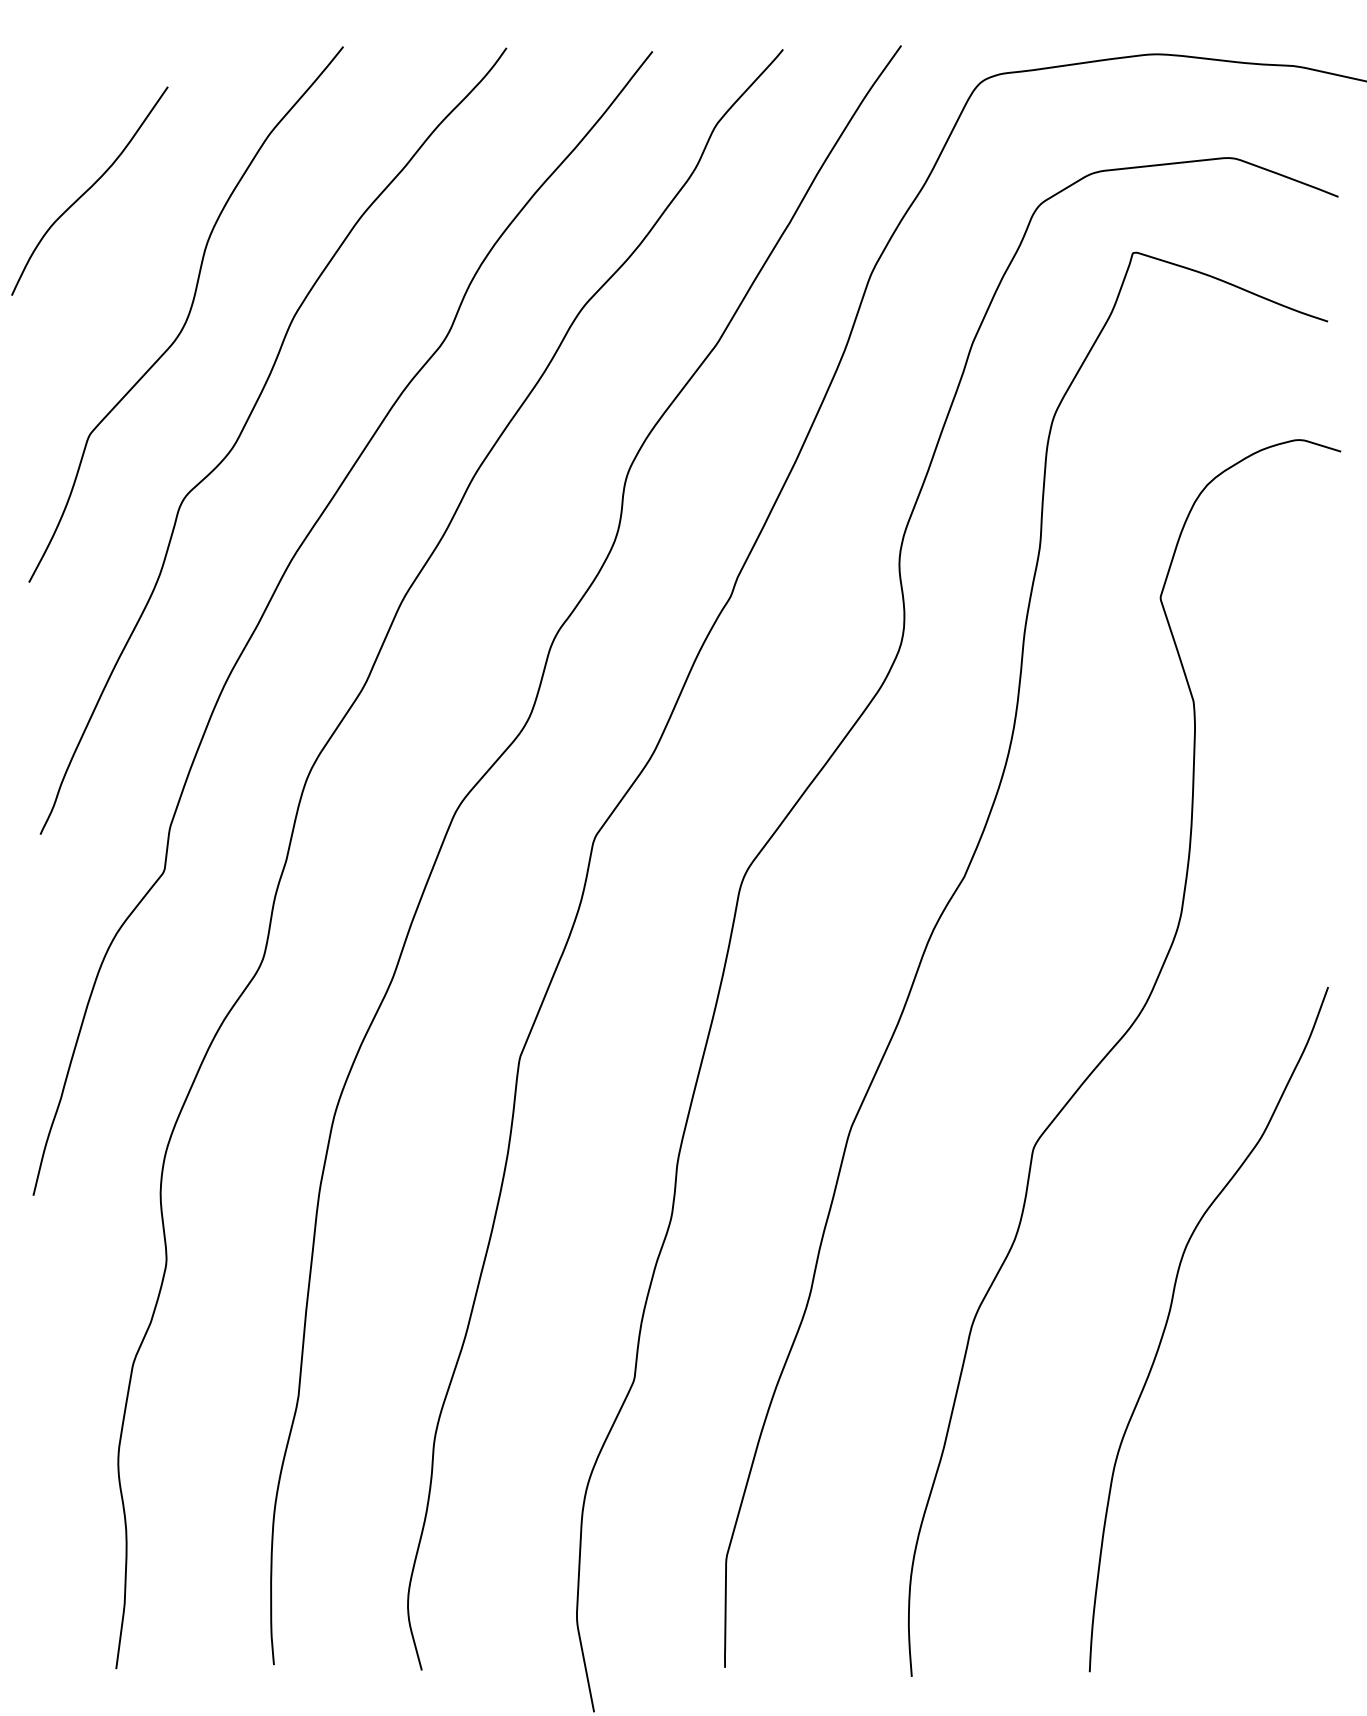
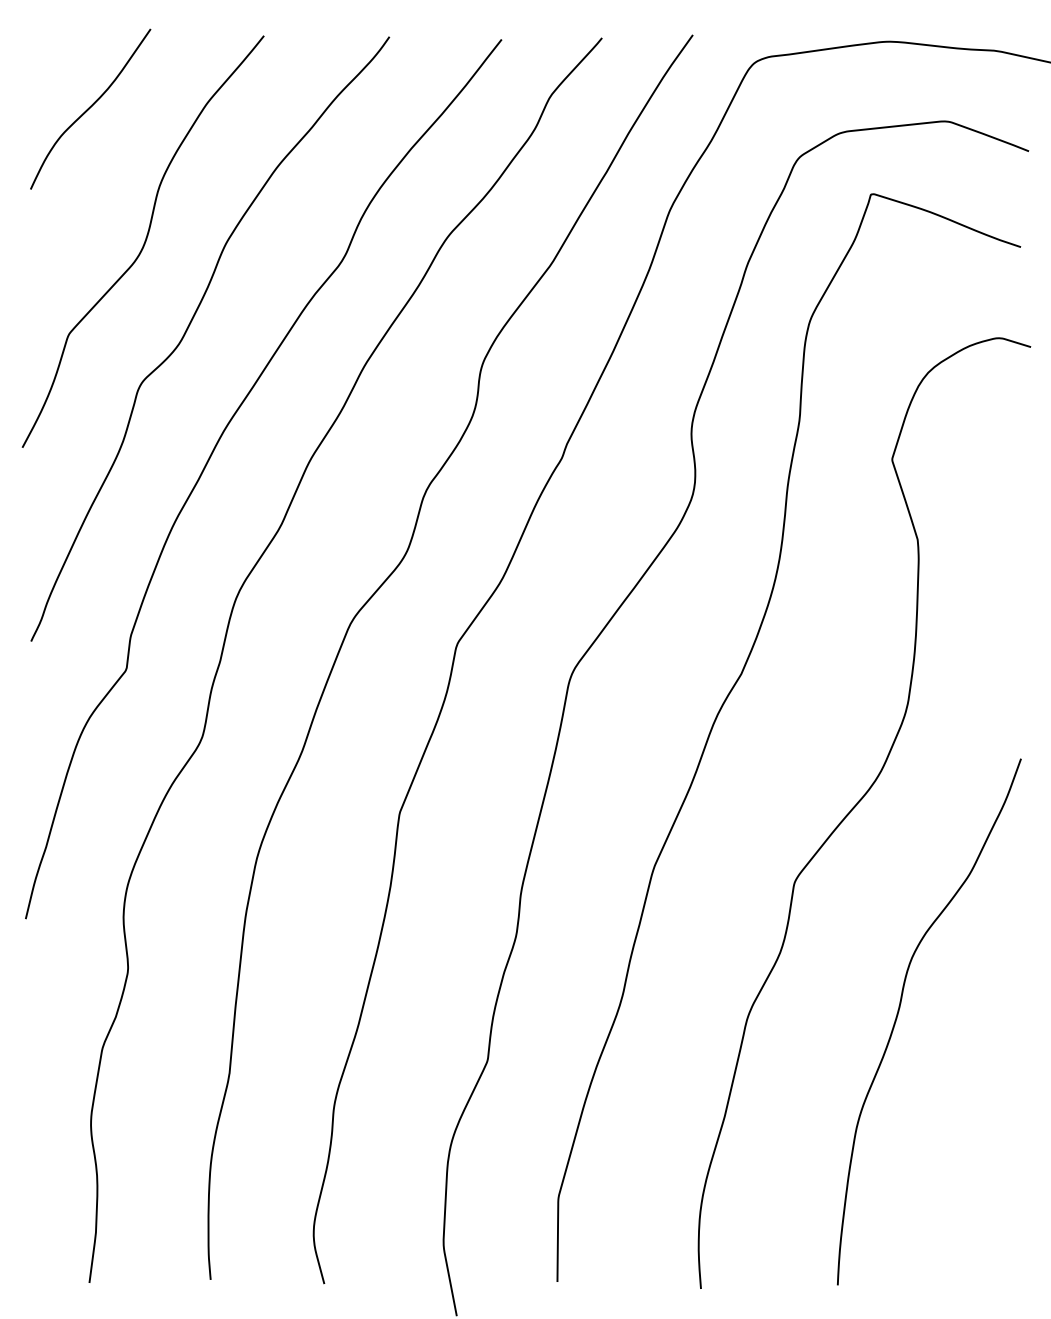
curve: (89, 189) -> (90, 107), moved

